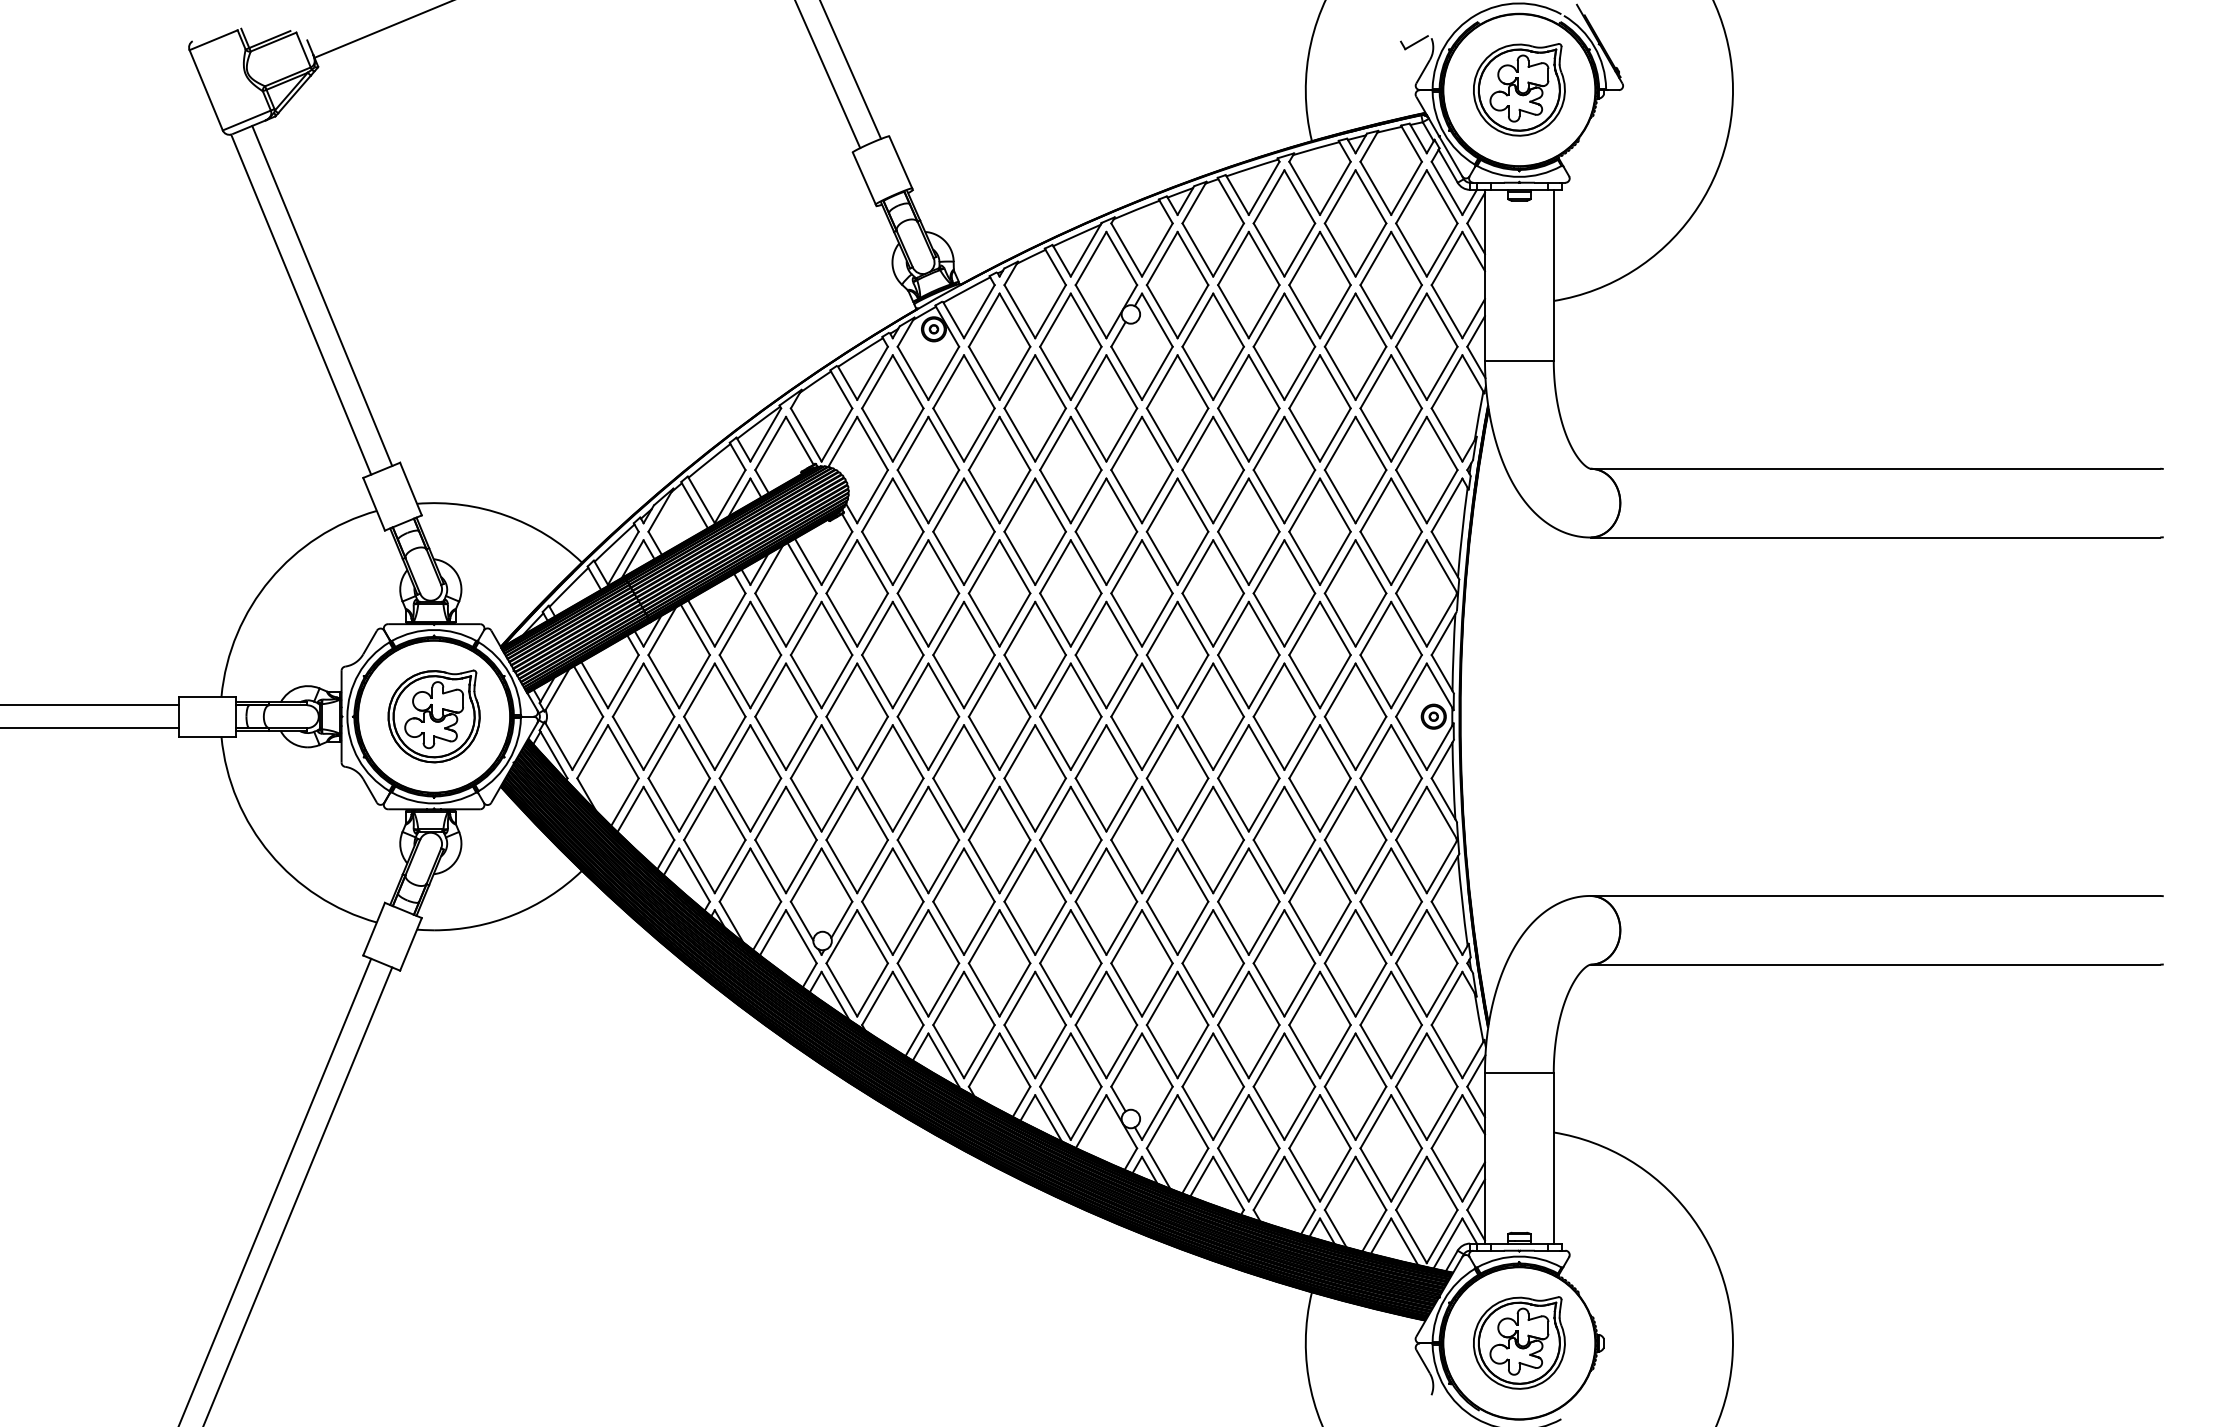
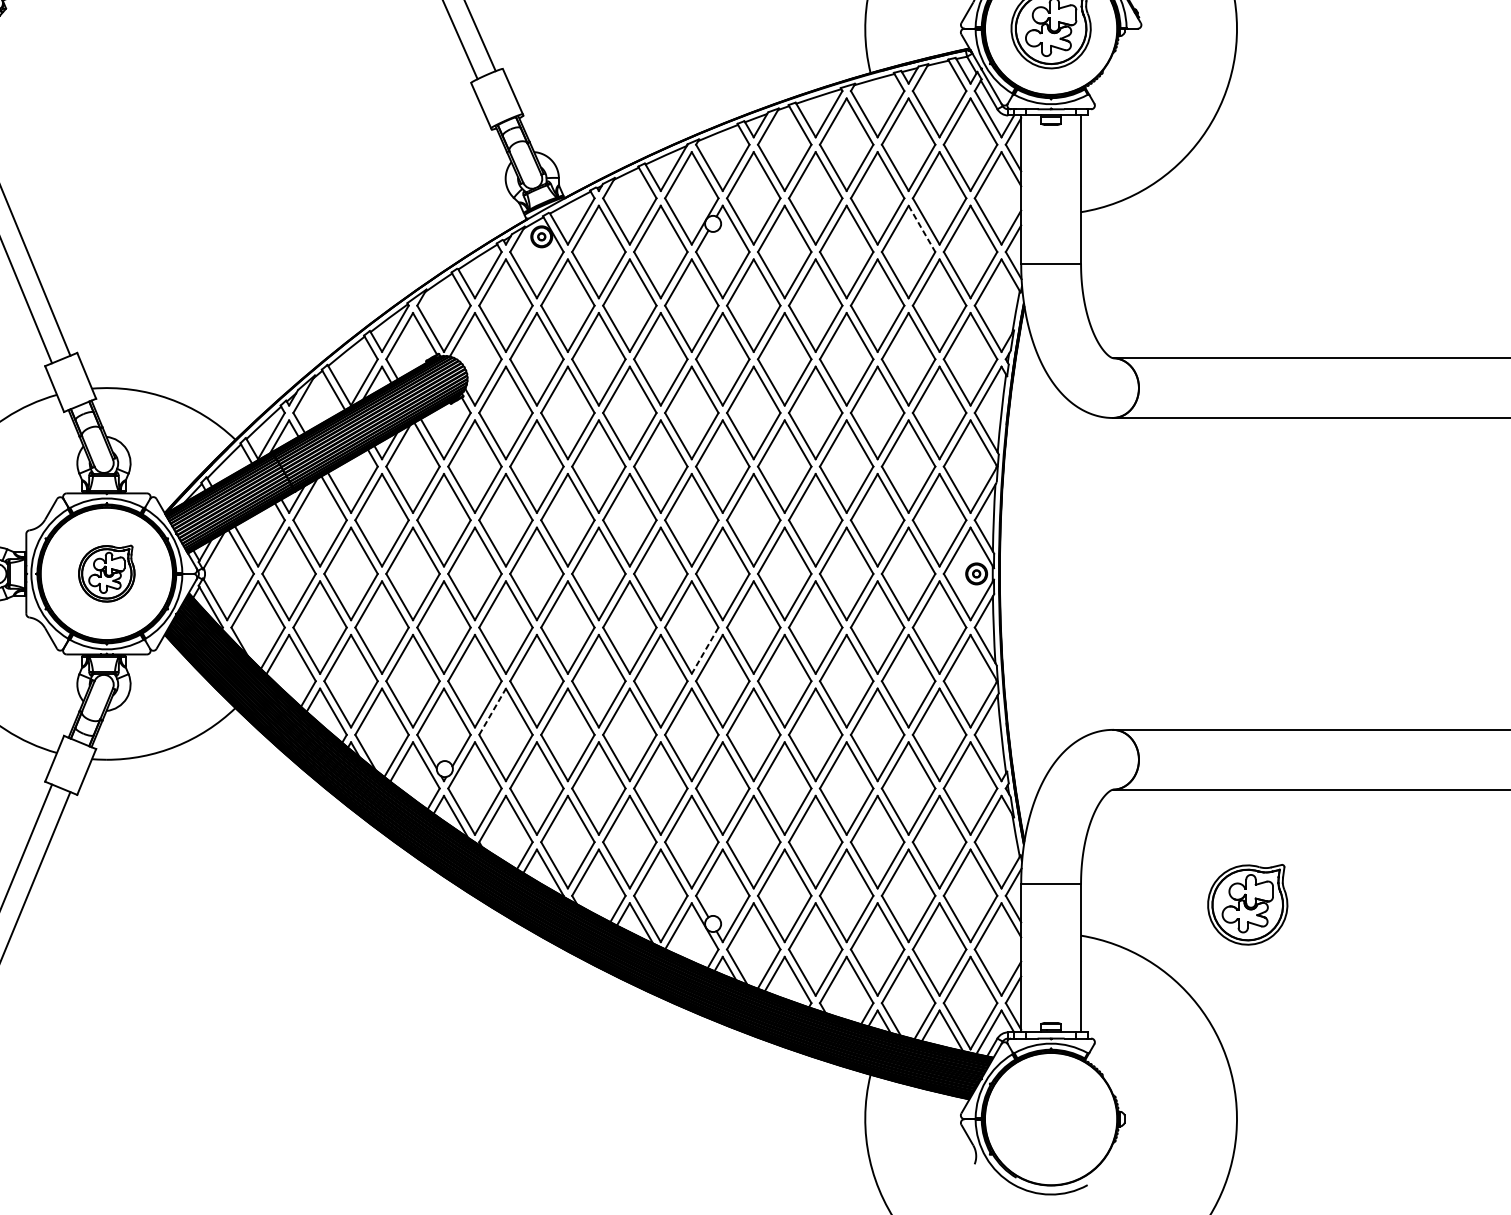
line: (1370, 320) -> (921, 229), solid -> dashed
part: (433, 716) -> (106, 573), size x0.7
line: (1121, 804) -> (704, 650), solid -> dashed
line: (877, 875) -> (492, 712), solid -> dashed
part: (1519, 1342) -> (1247, 904), moved

